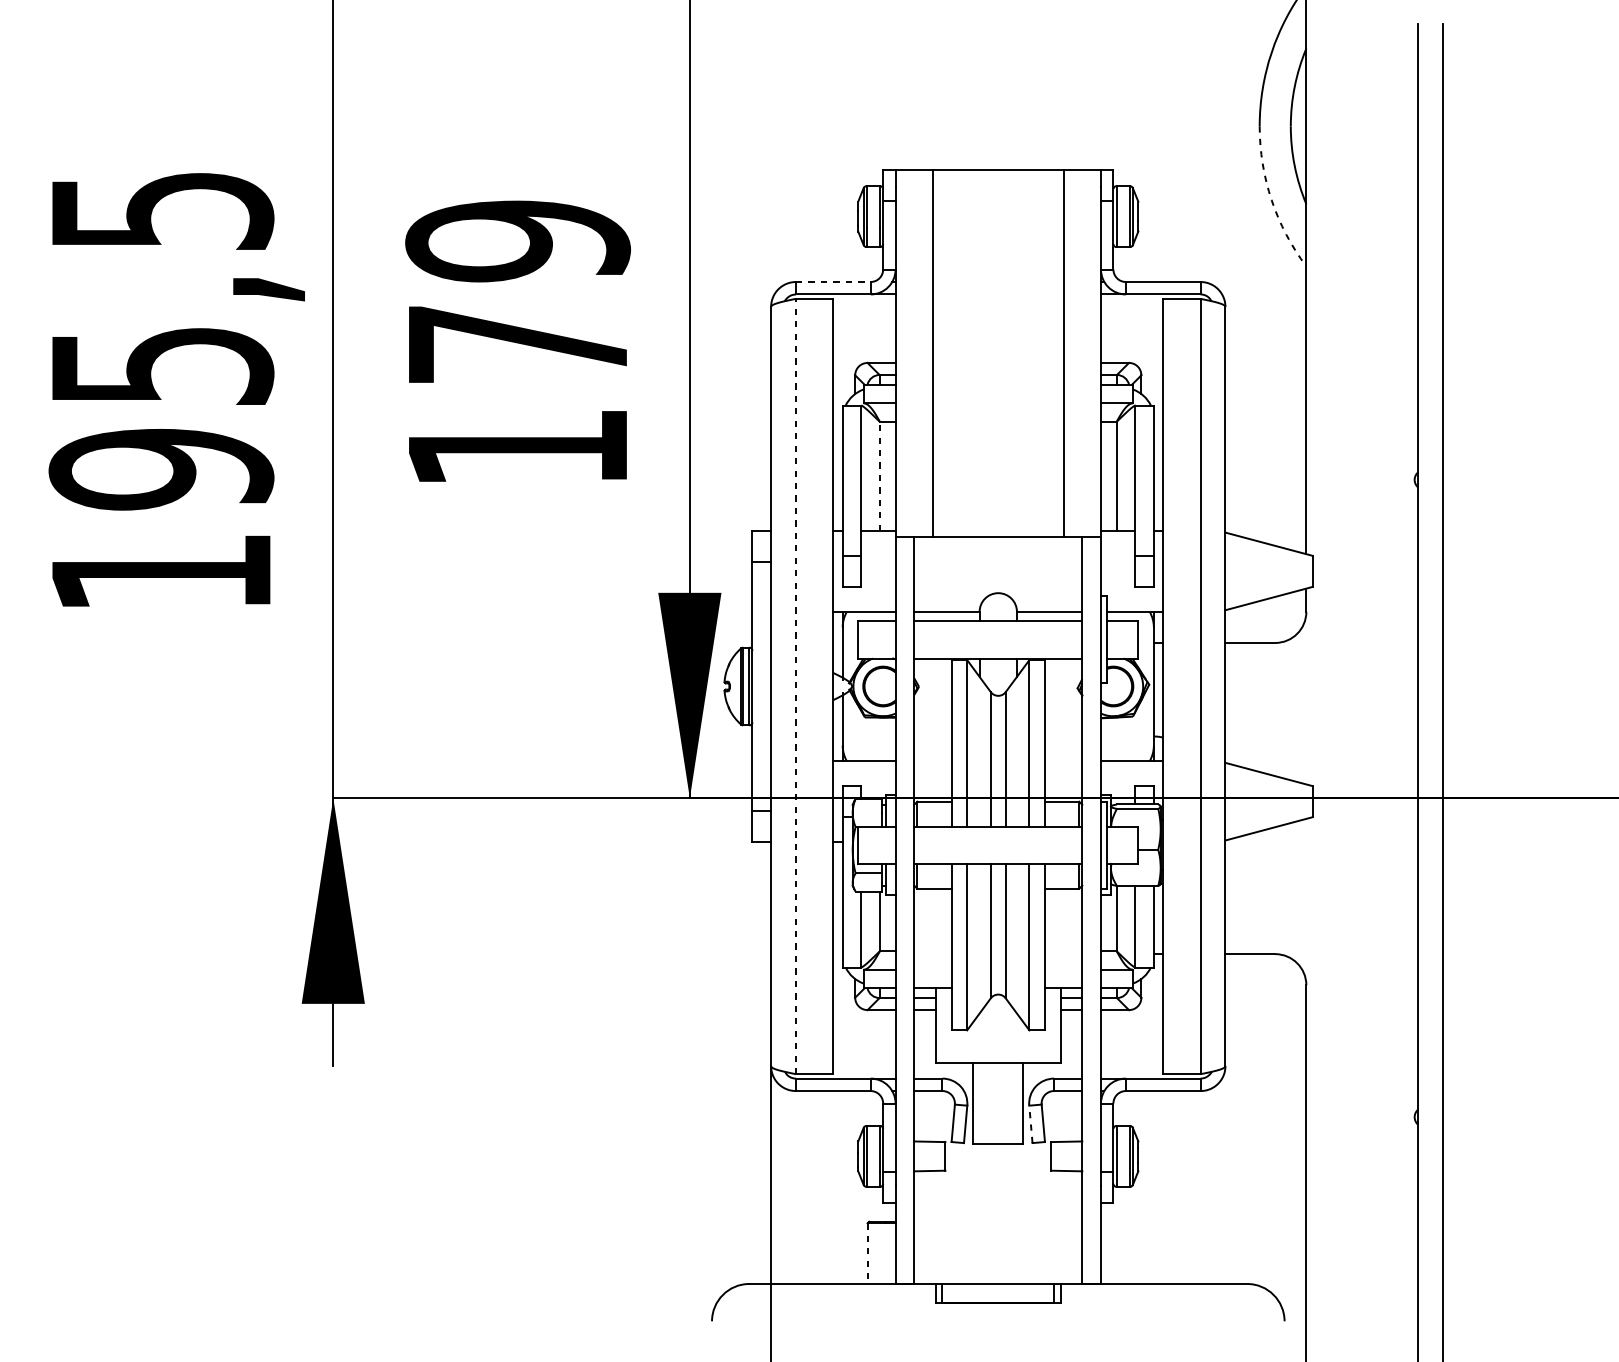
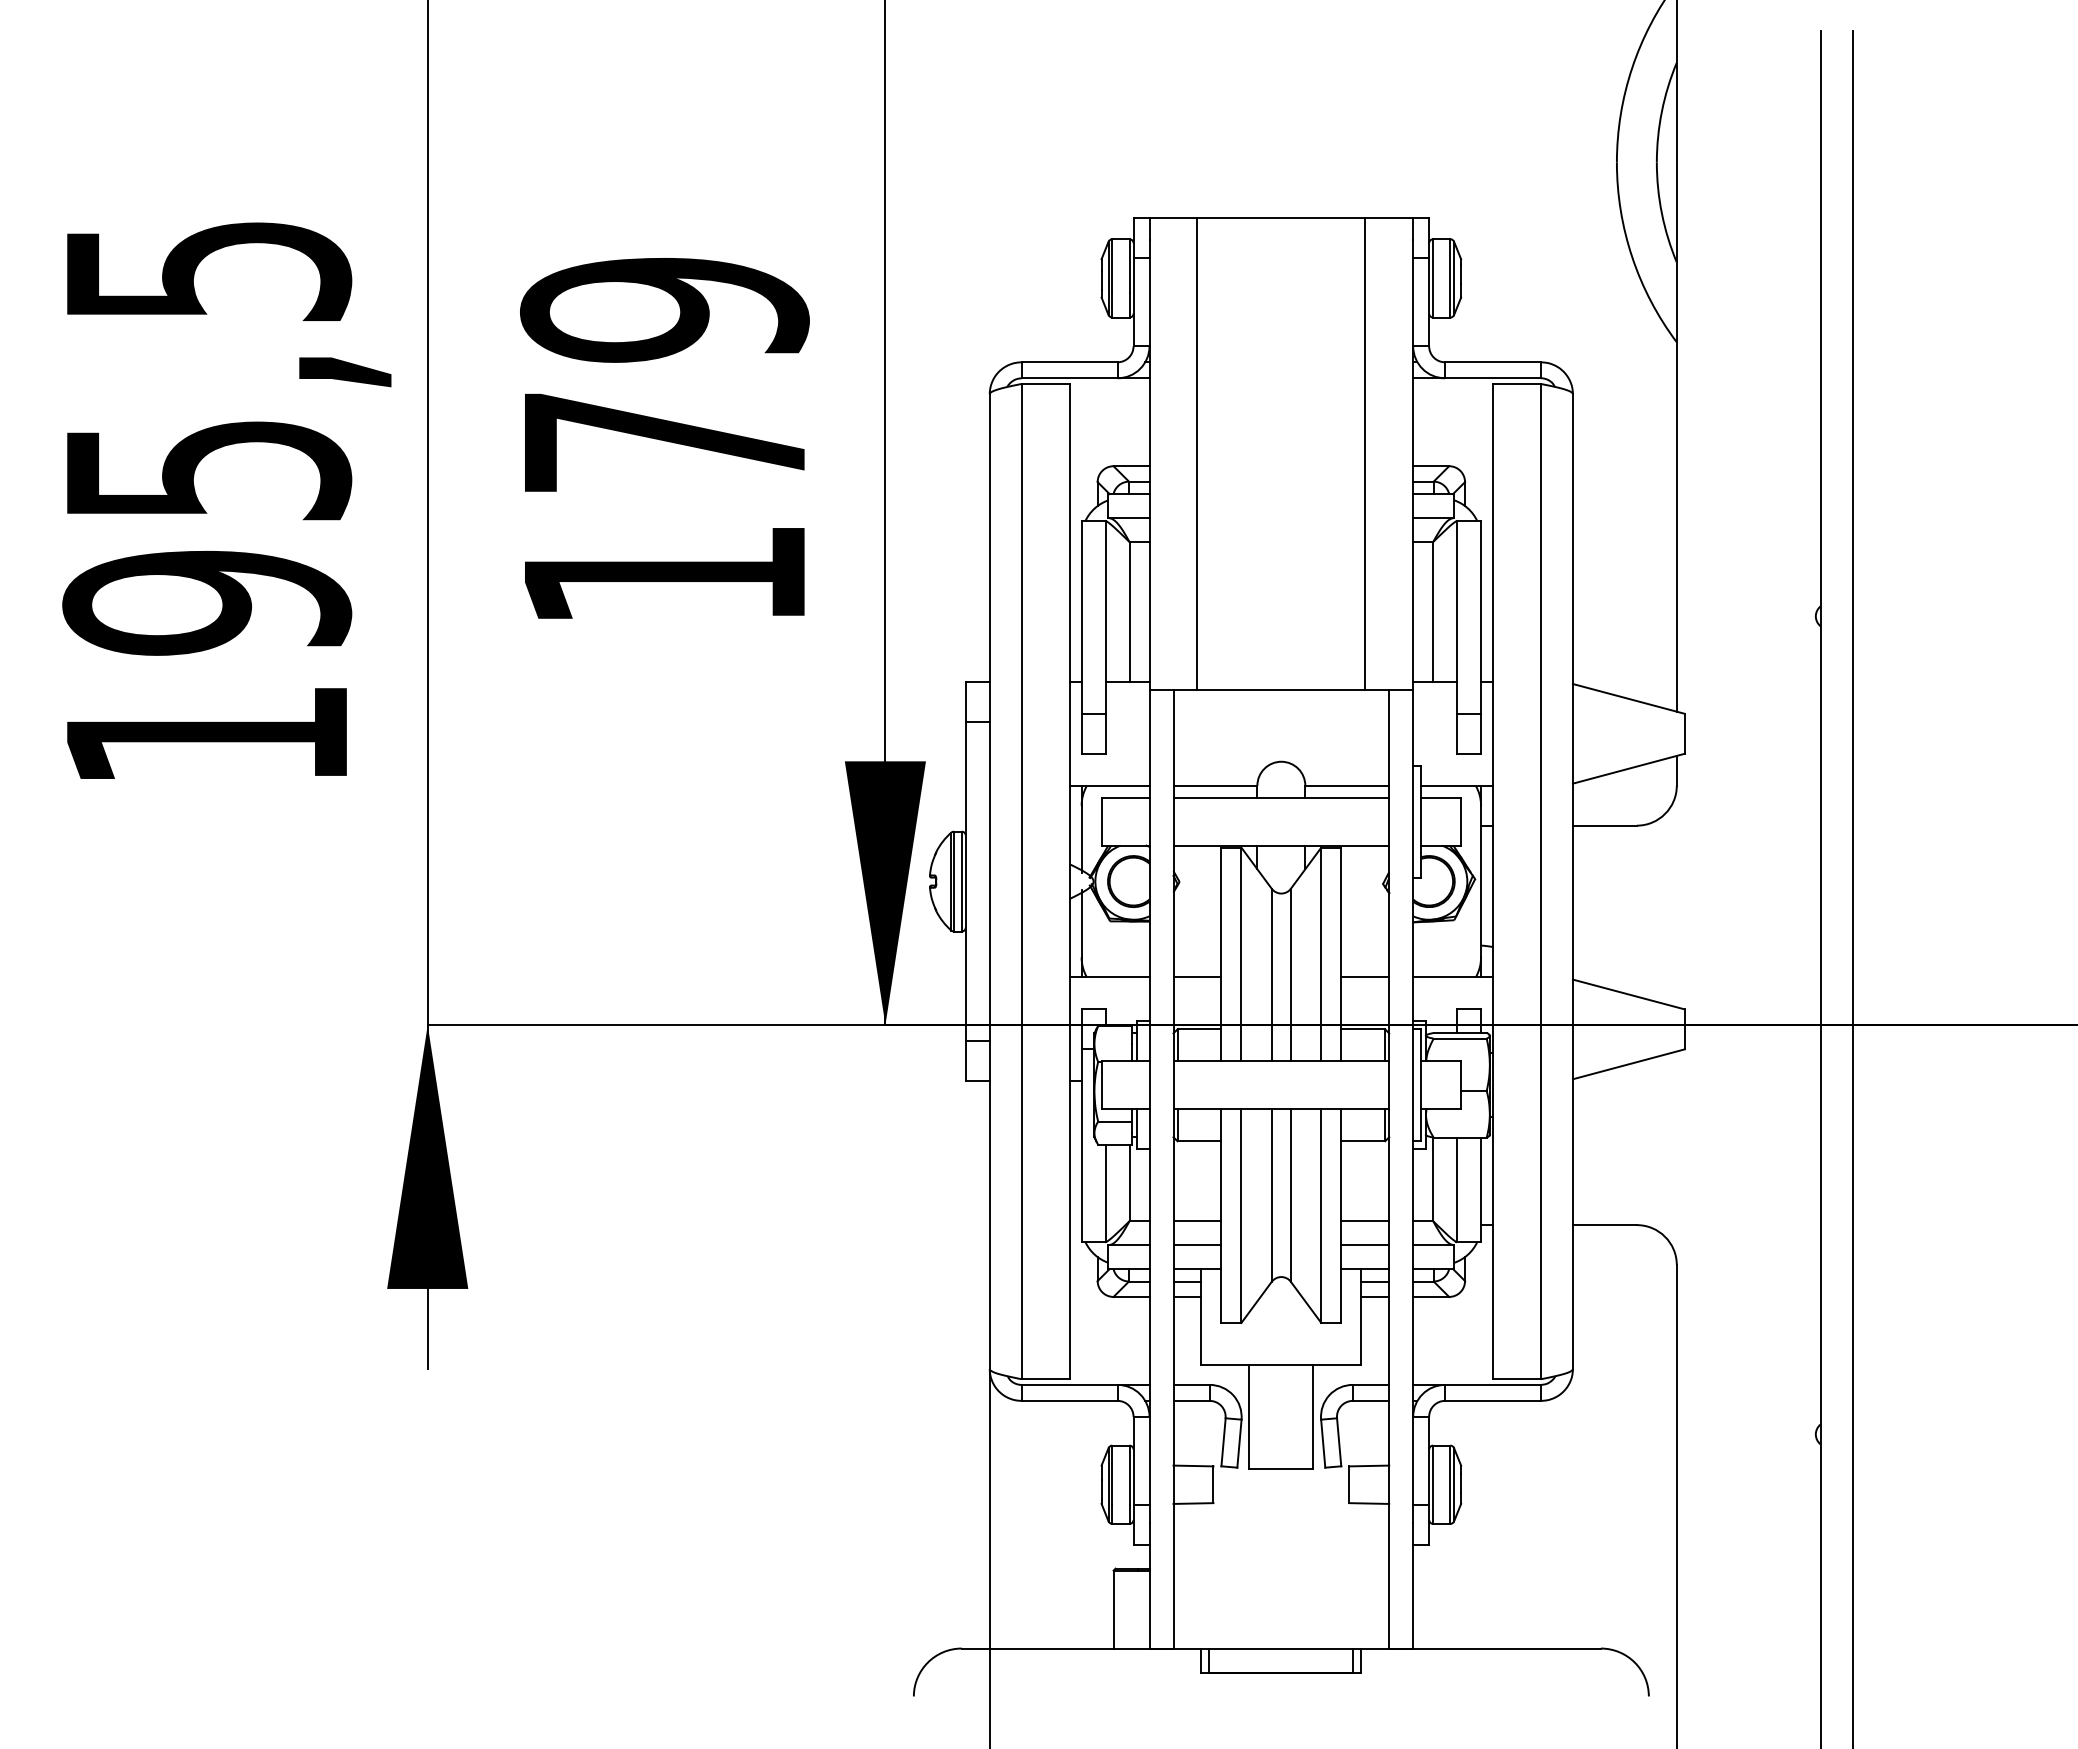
arc: (1271, 200) -> (1632, 257), dashed -> solid
line: (833, 282) -> (1069, 362), dashed -> solid
line: (879, 476) -> (1129, 611), dashed -> solid
line: (795, 686) -> (1021, 881), dashed -> solid
line: (932, 761) -> (1197, 977), added
line: (1063, 761) -> (1365, 977), added
line: (932, 951) -> (1197, 1221), added
line: (1063, 951) -> (1365, 1221), added
line: (932, 970) -> (1197, 1245), added
line: (1063, 970) -> (1365, 1245), added
line: (1031, 1124) -> (1323, 1443), dashed -> solid
line: (867, 1253) -> (1113, 1609), dashed -> solid

